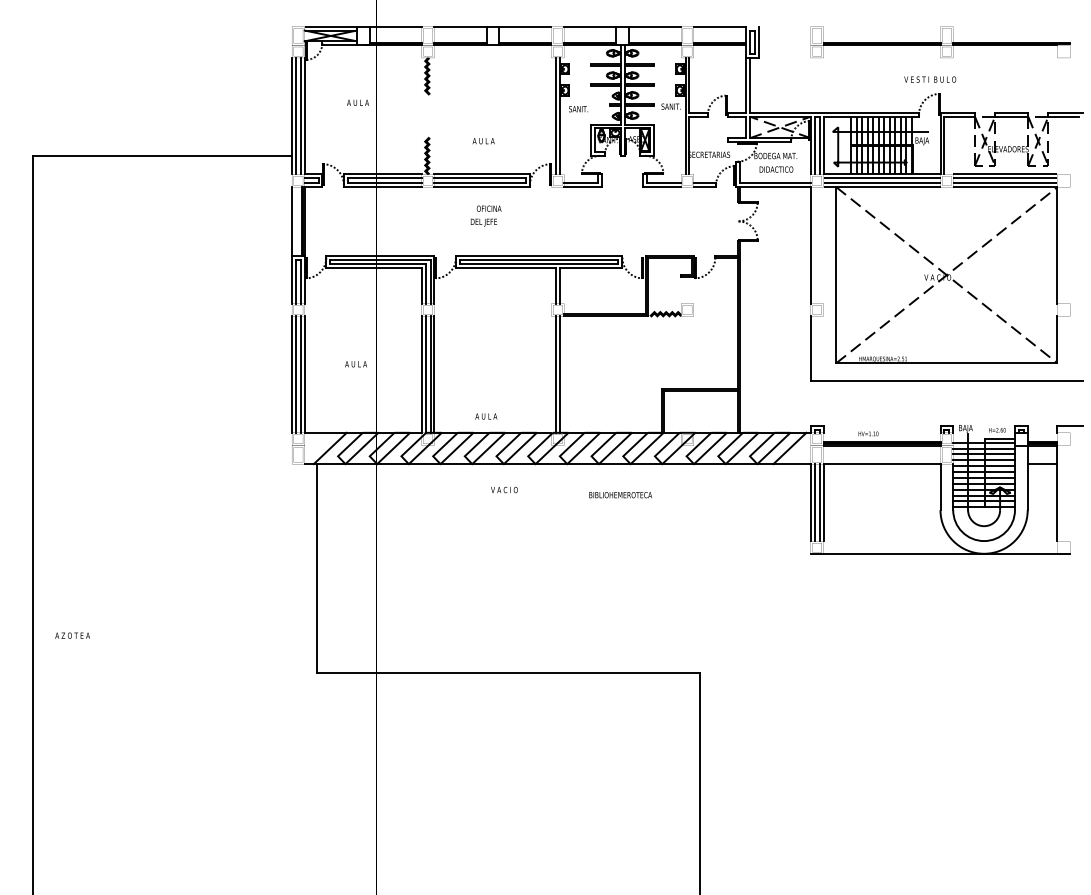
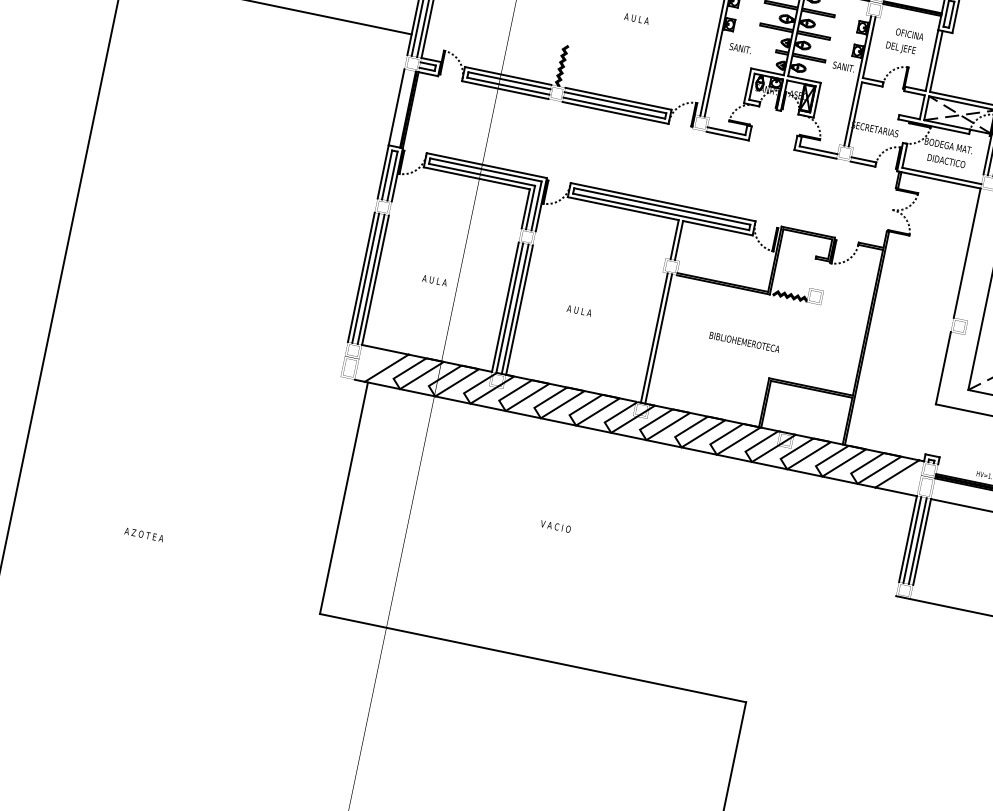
text: (483, 141) -> (636, 19), moved
text: (485, 215) -> (904, 41), moved
text: (486, 416) -> (579, 310), moved
text: (504, 489) -> (555, 526), moved
text: (620, 495) -> (744, 342), moved
text: (72, 635) -> (144, 534), moved

